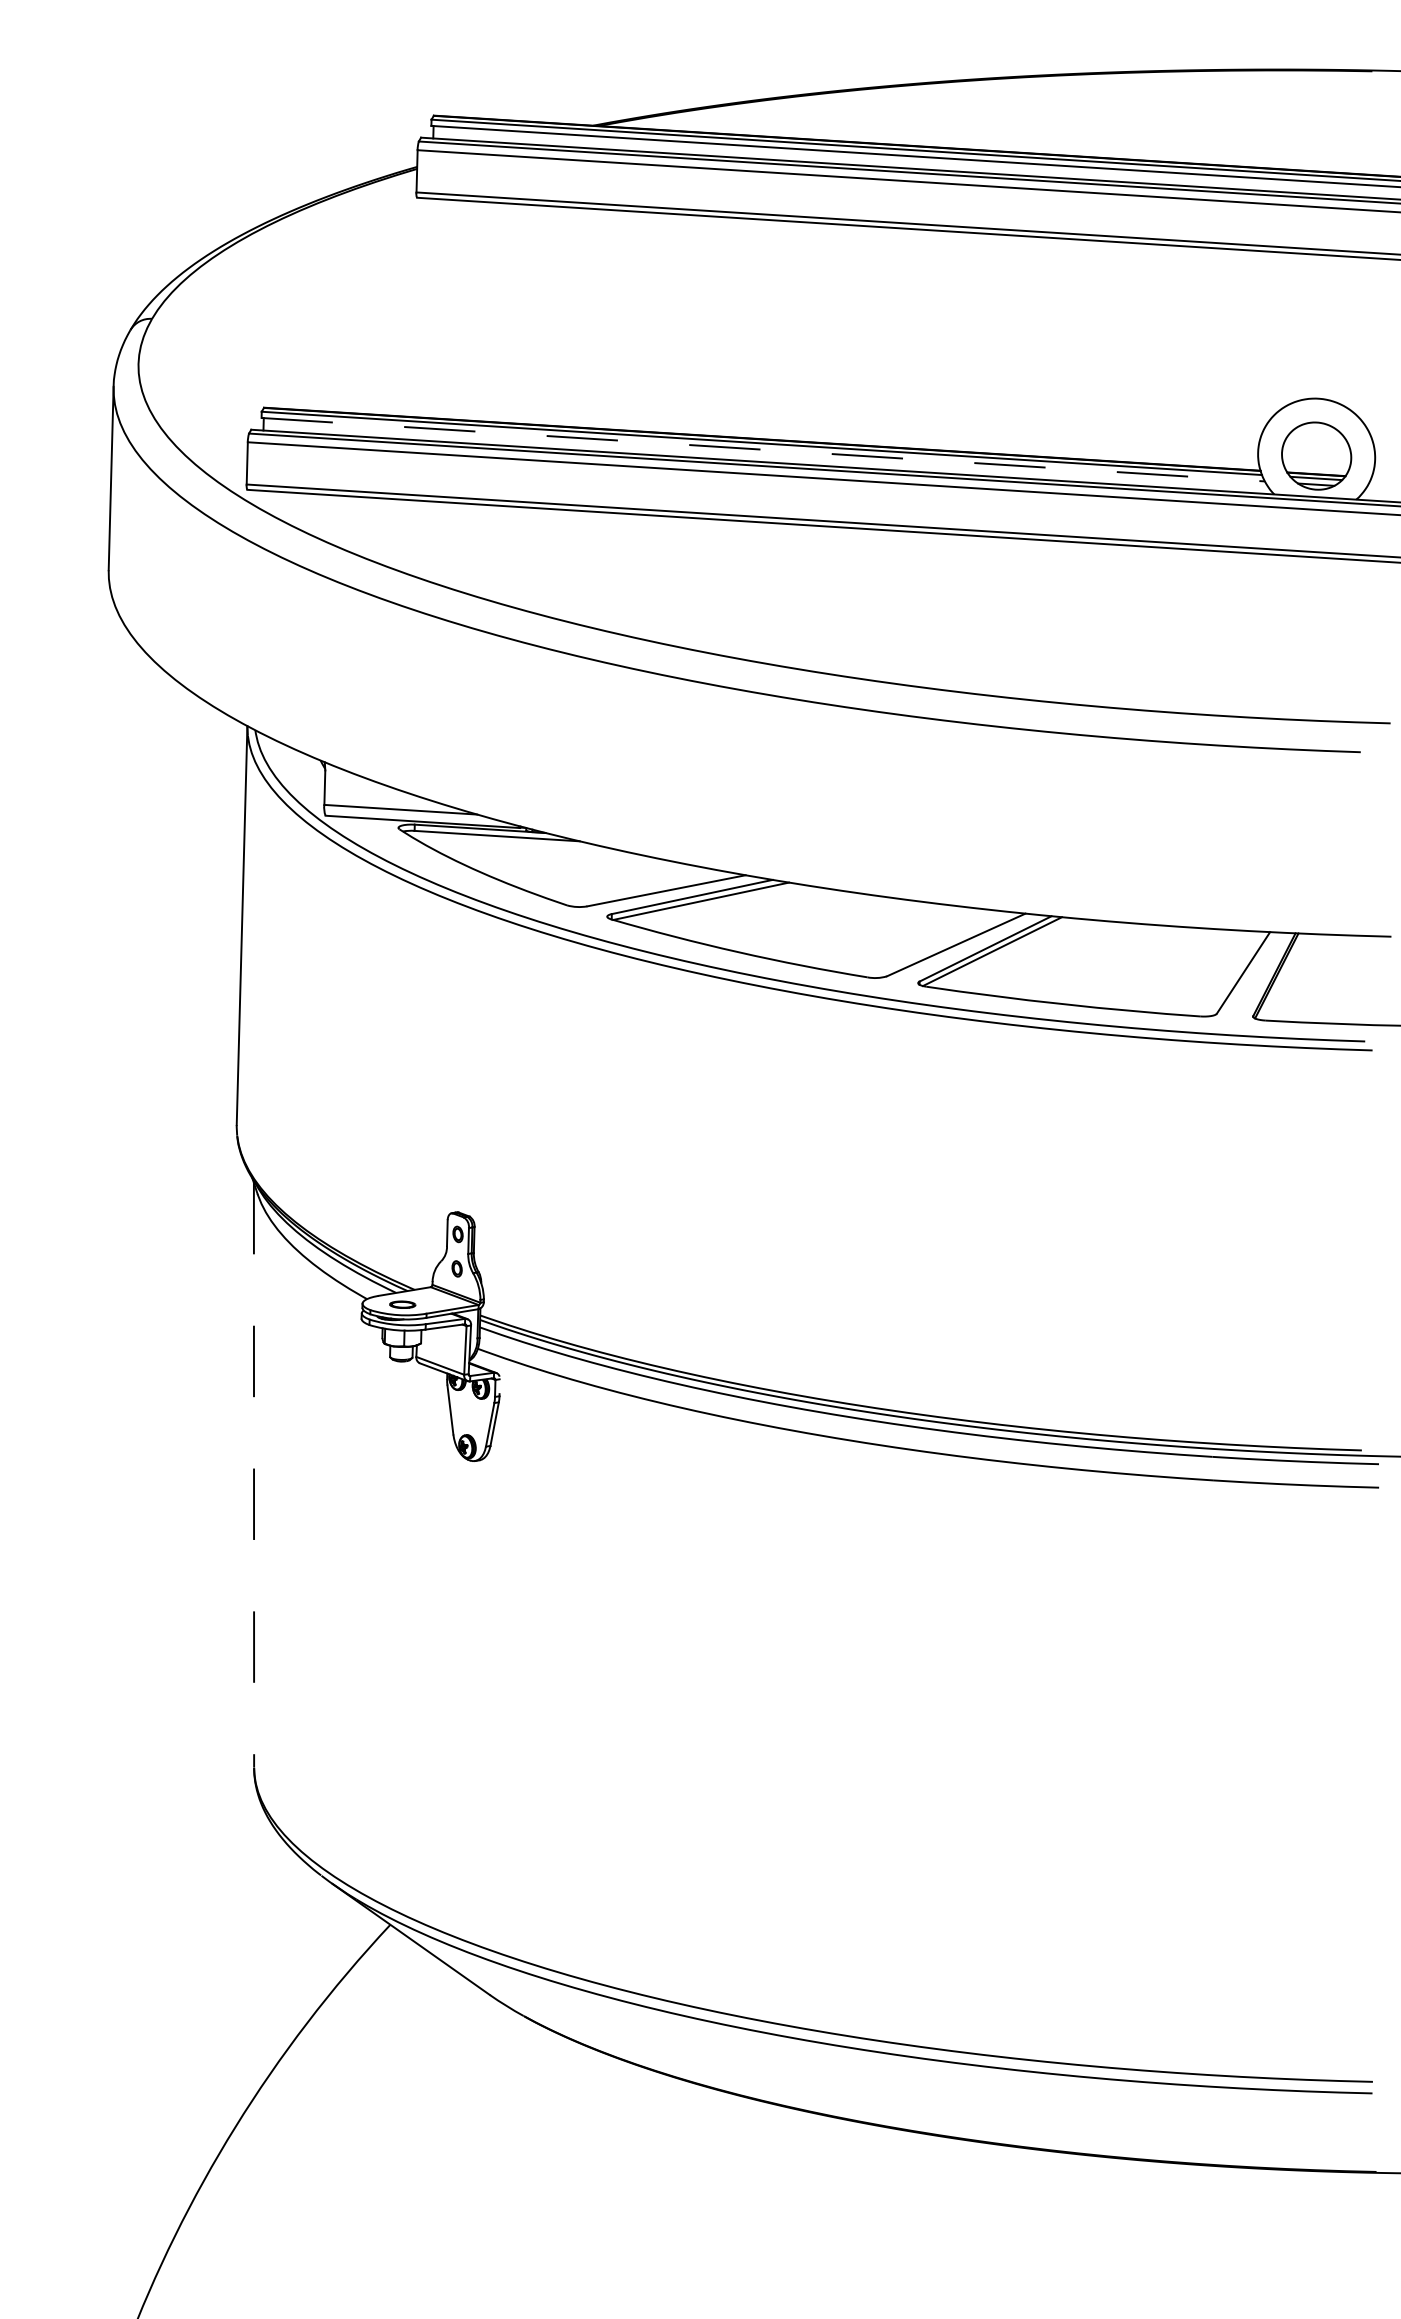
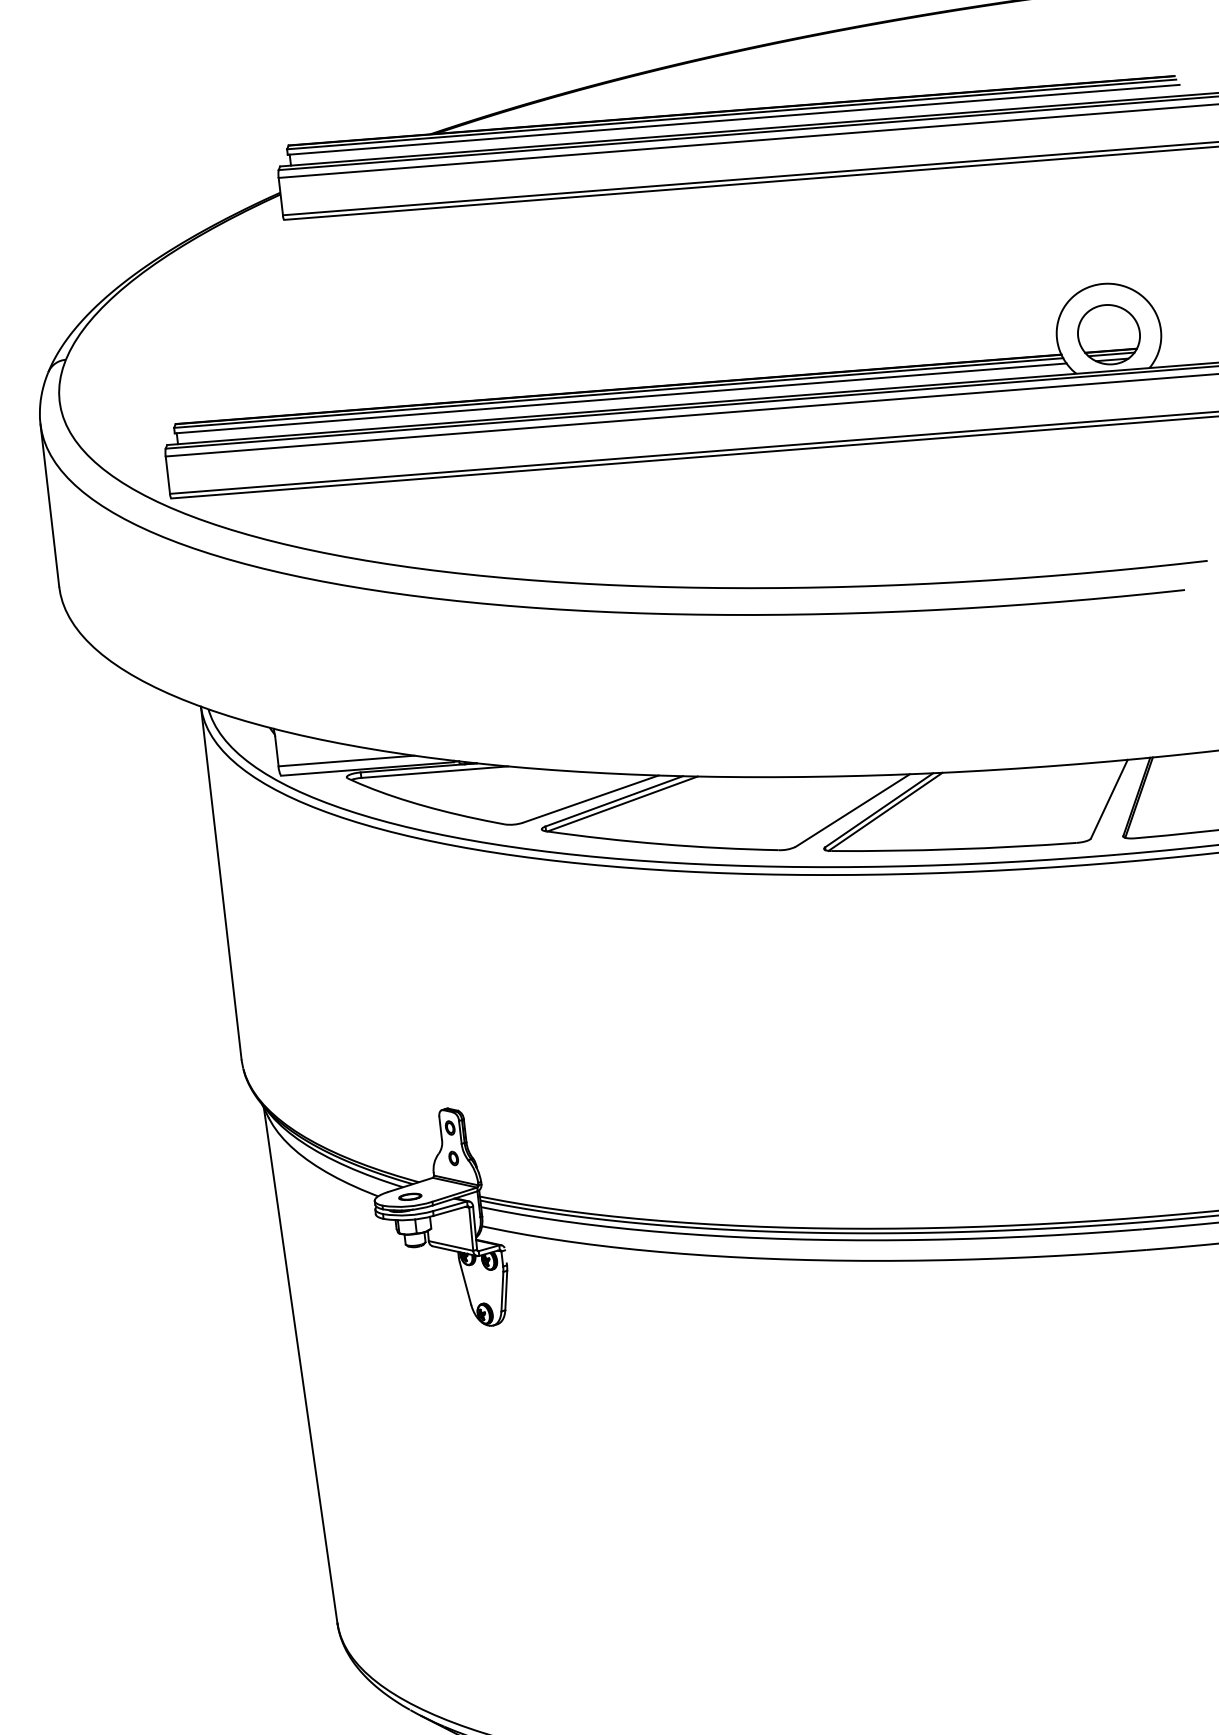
line: (763, 449) -> (620, 398), dashed -> solid
line: (254, 1475) -> (301, 1365), dashed -> solid

